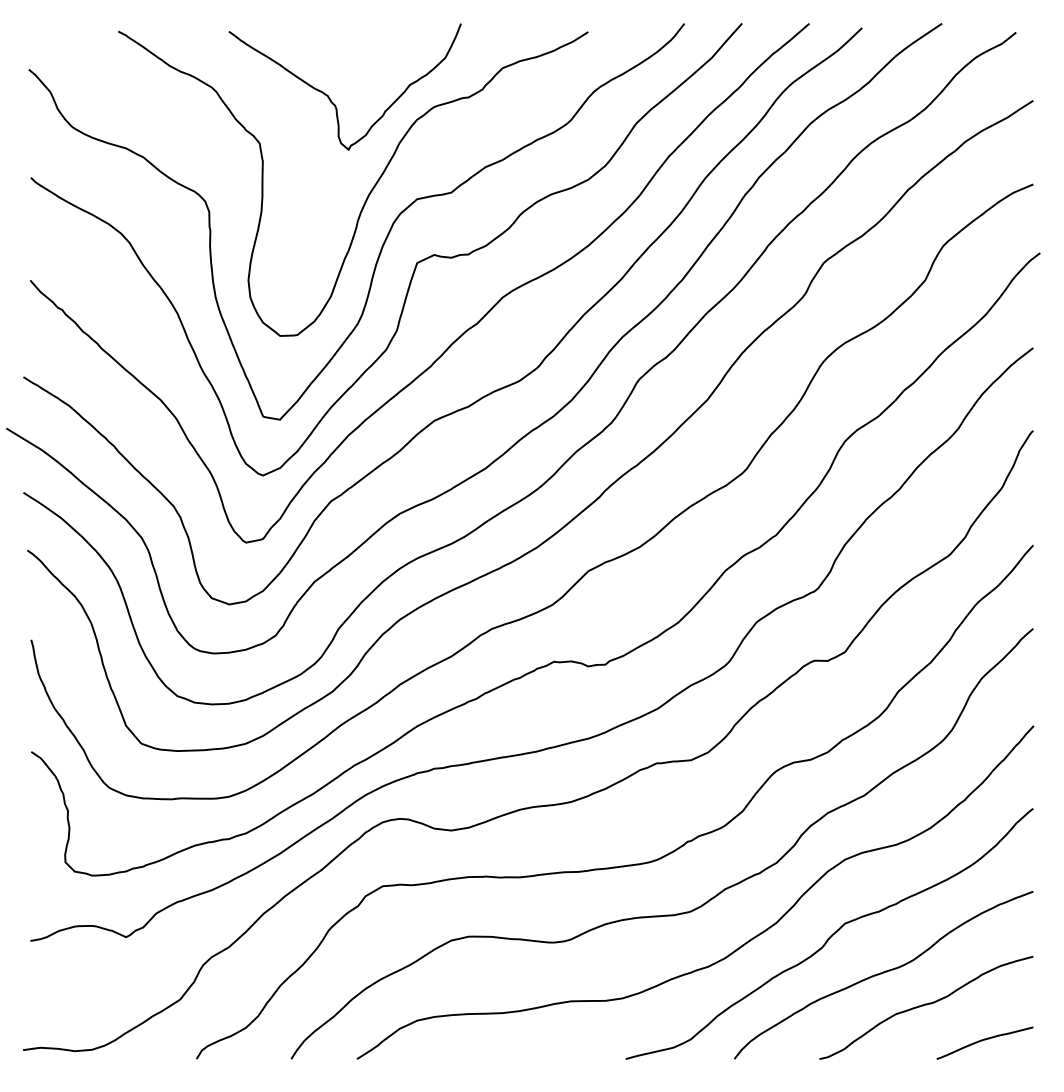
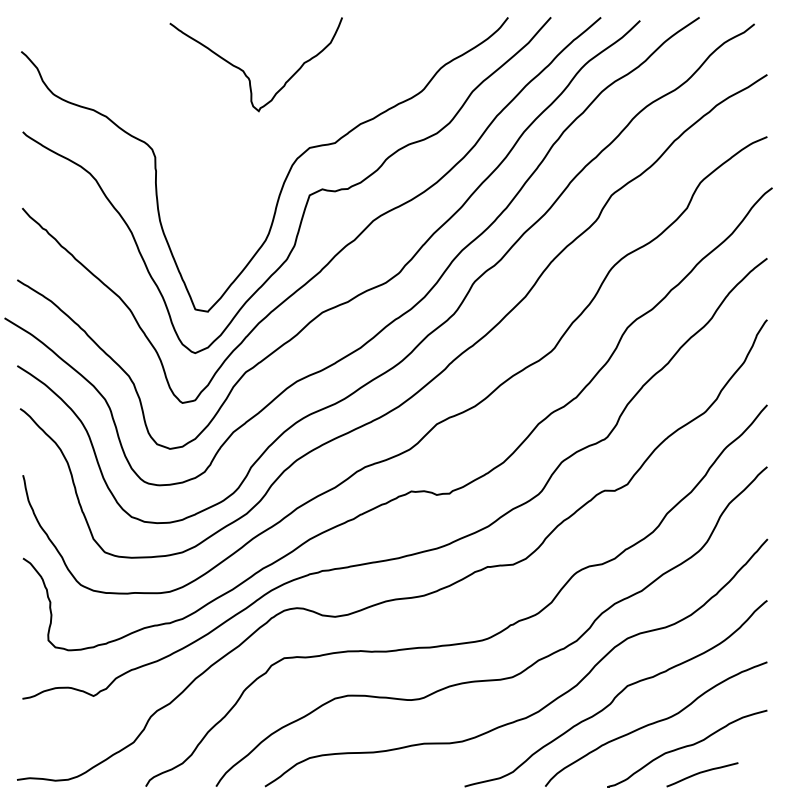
curve: (369, 190) -> (274, 141), removed
curve: (983, 1041) -> (701, 773), moved

